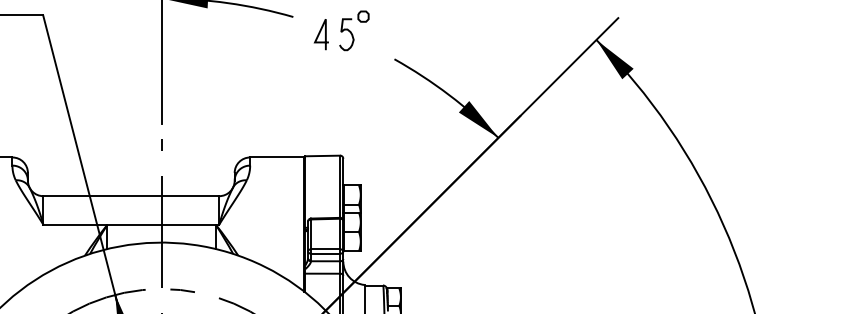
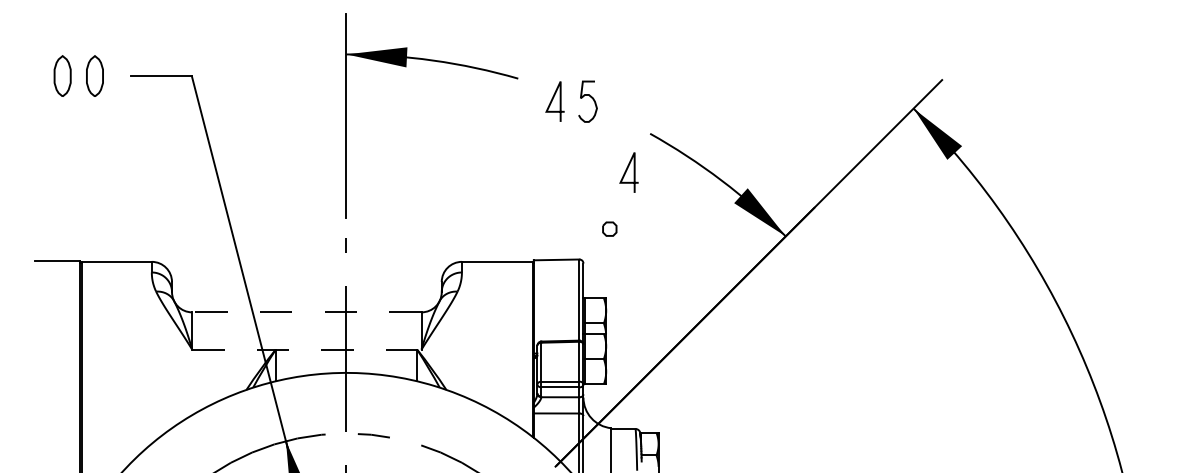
part: (363, 16) -> (609, 228), moved
line: (376, 88) -> (626, 172), added
line: (131, 196) -> (306, 312), solid -> dashed
line: (131, 224) -> (306, 349), solid -> dashed

